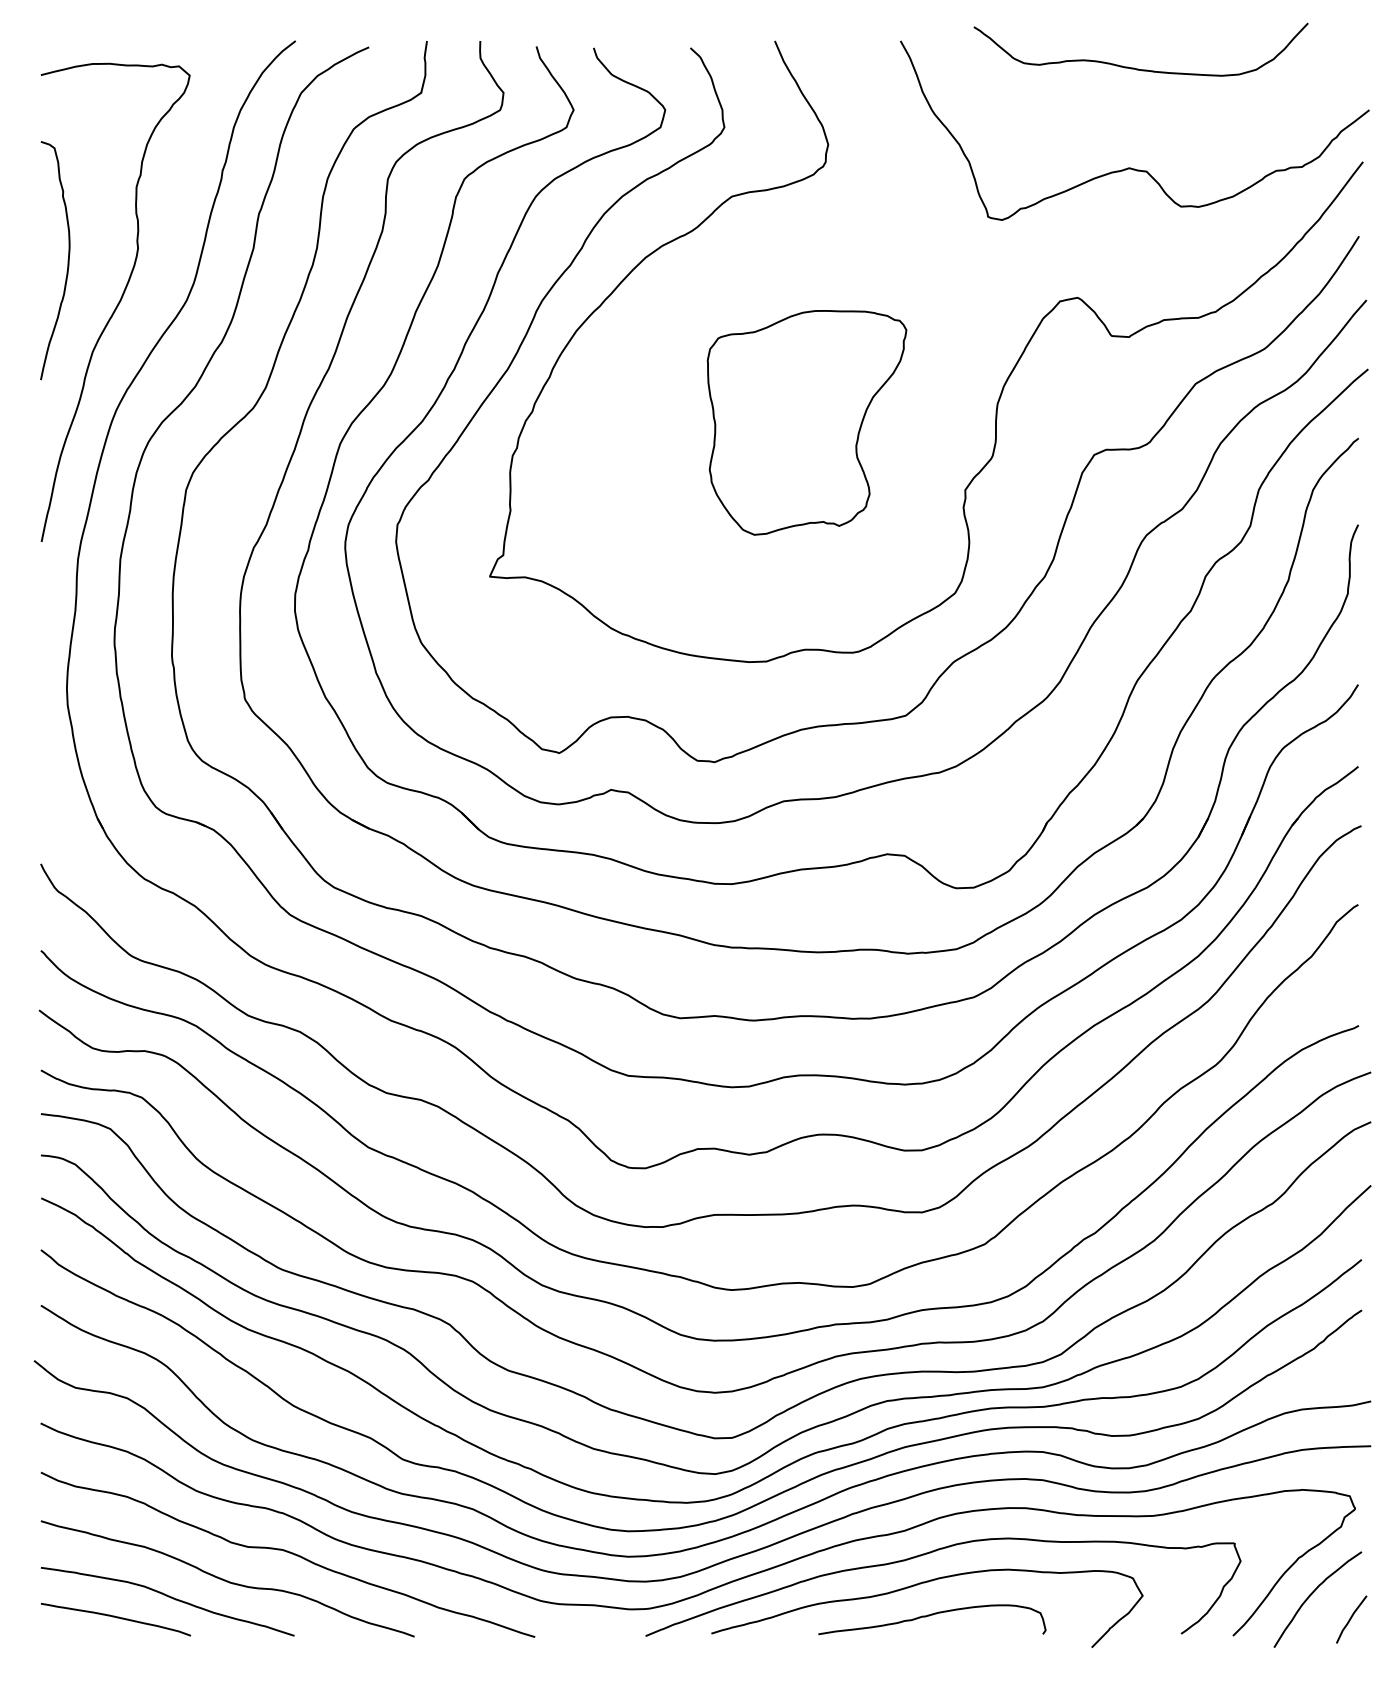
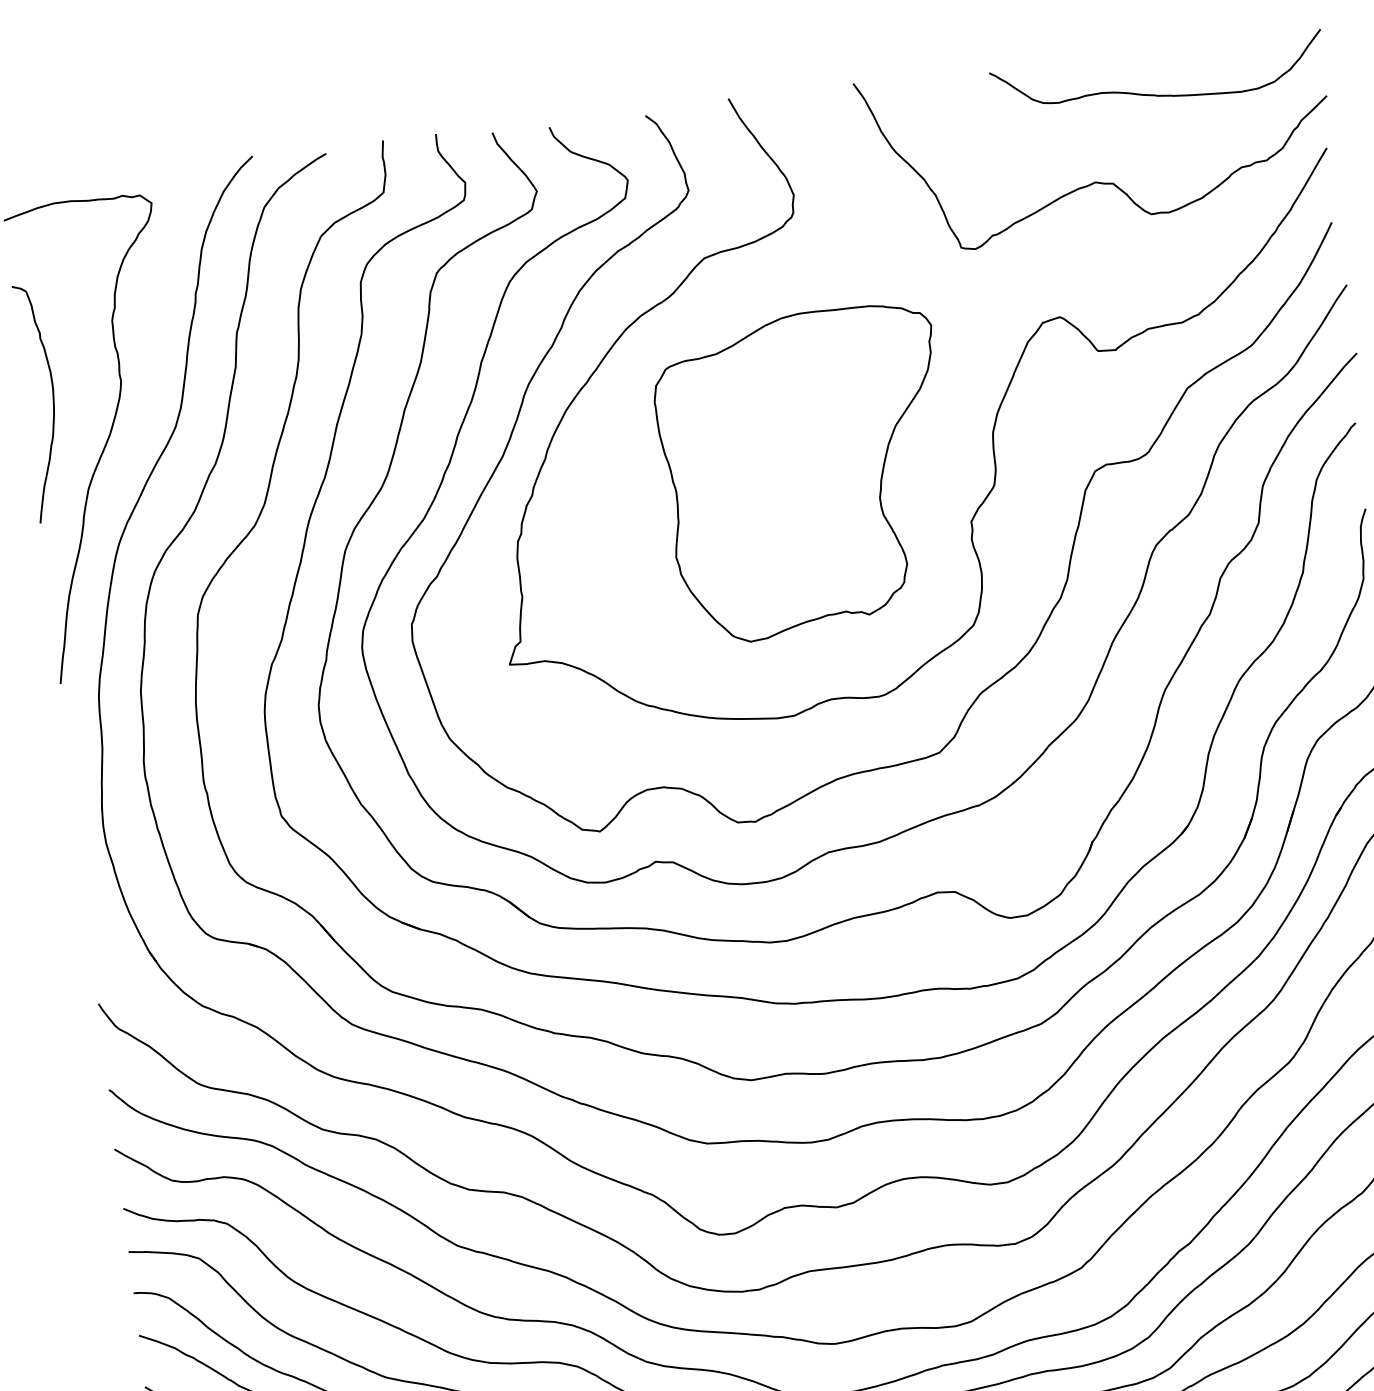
curve: (1134, 67) -> (1153, 94), moved
part: (806, 422) -> (805, 473), size x1.43

